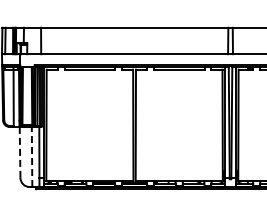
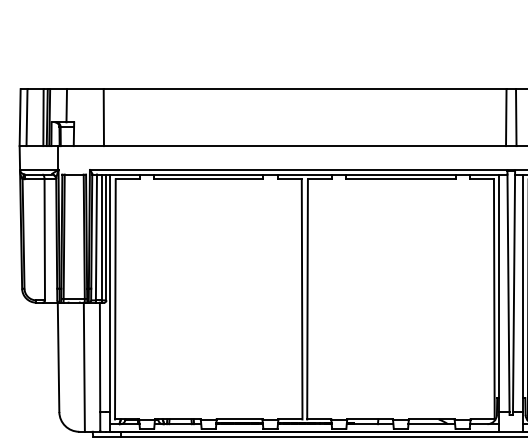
line: (20, 151) -> (59, 355), dashed -> solid
line: (32, 156) -> (85, 366), dashed -> solid

